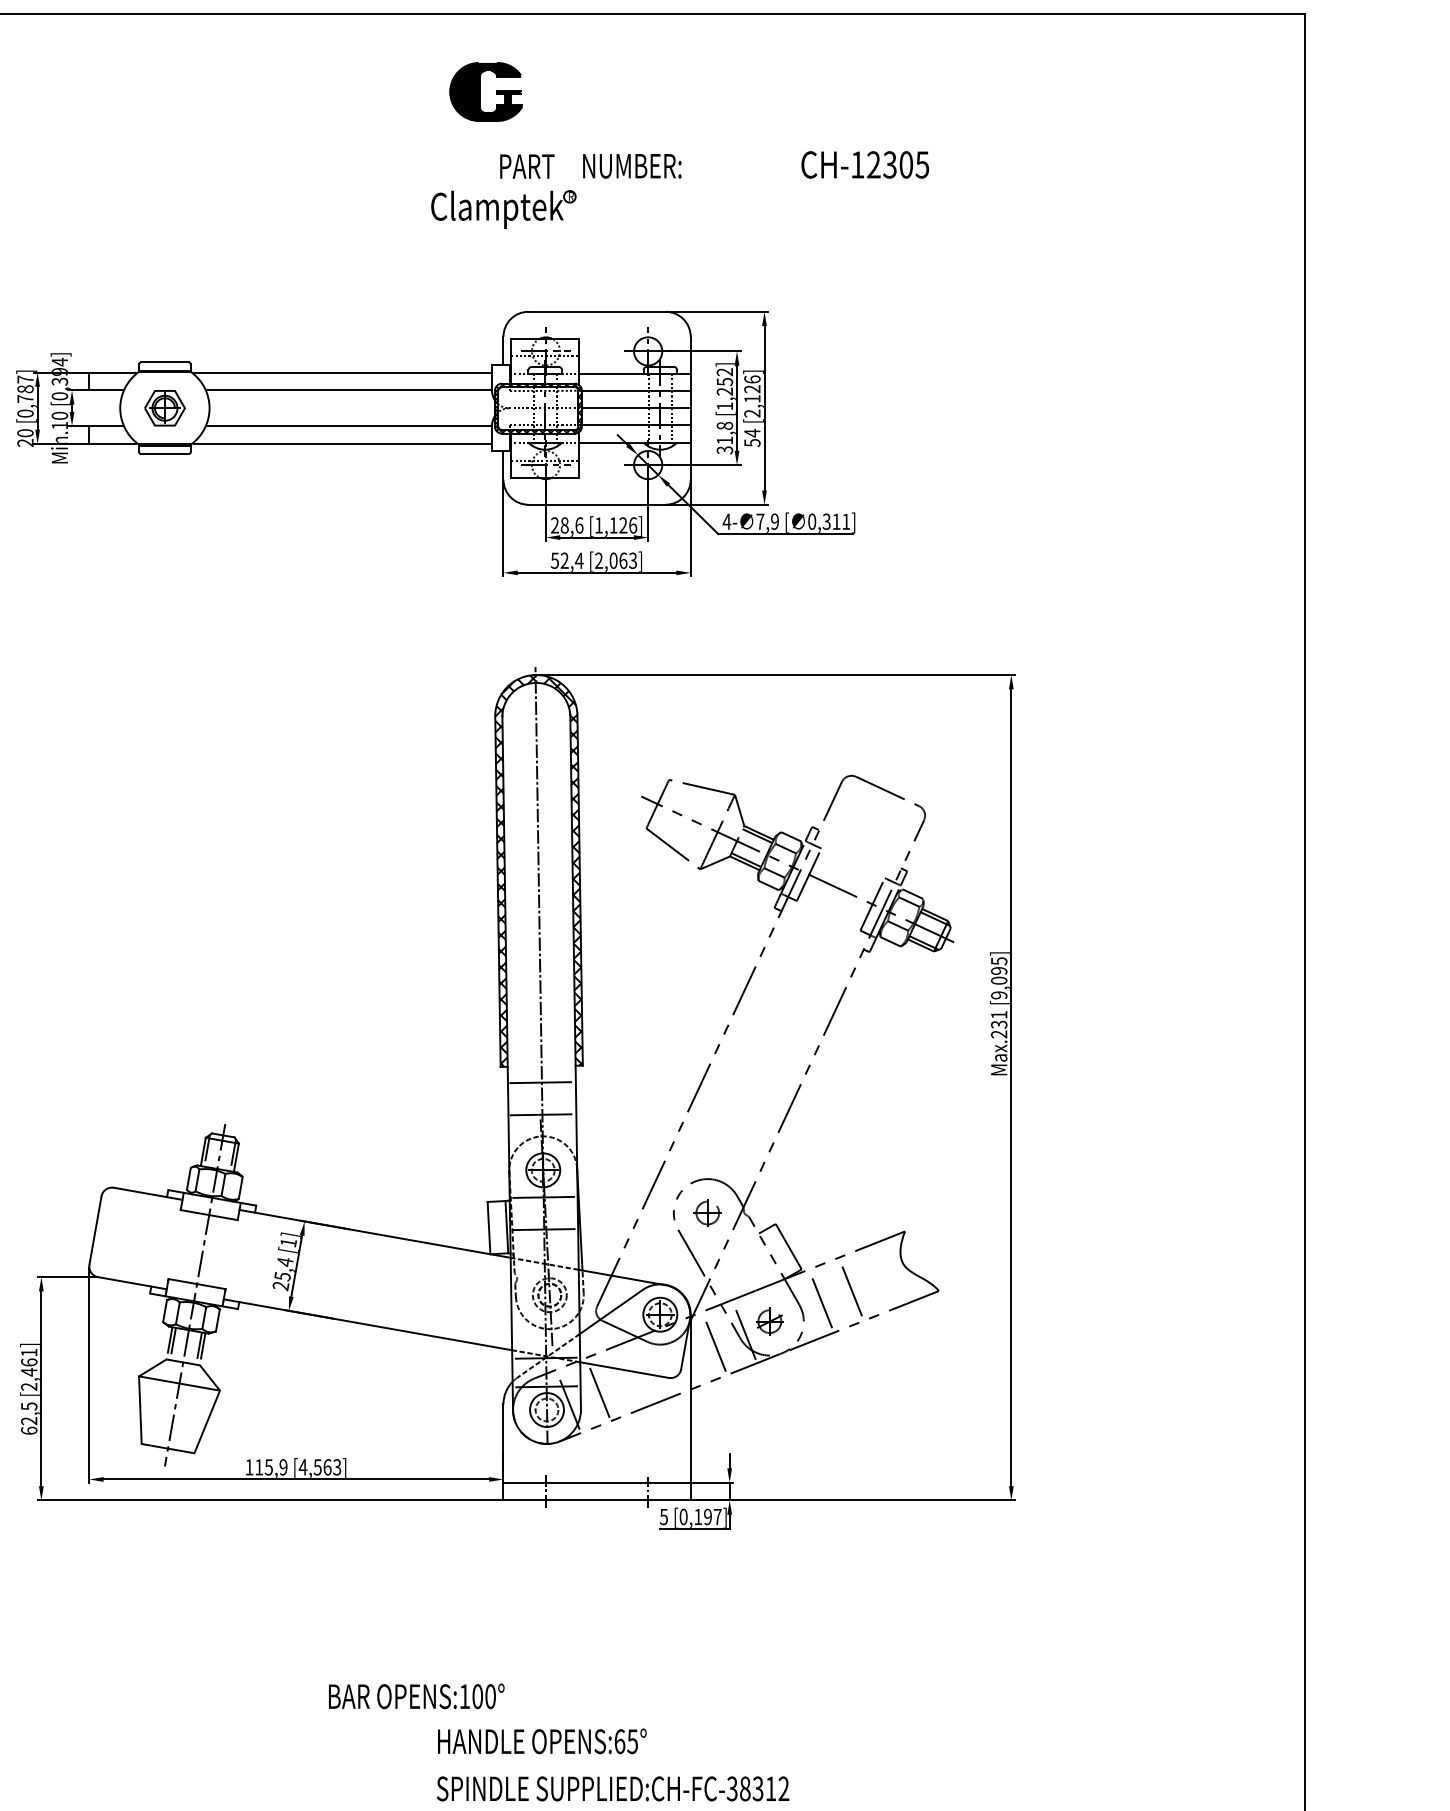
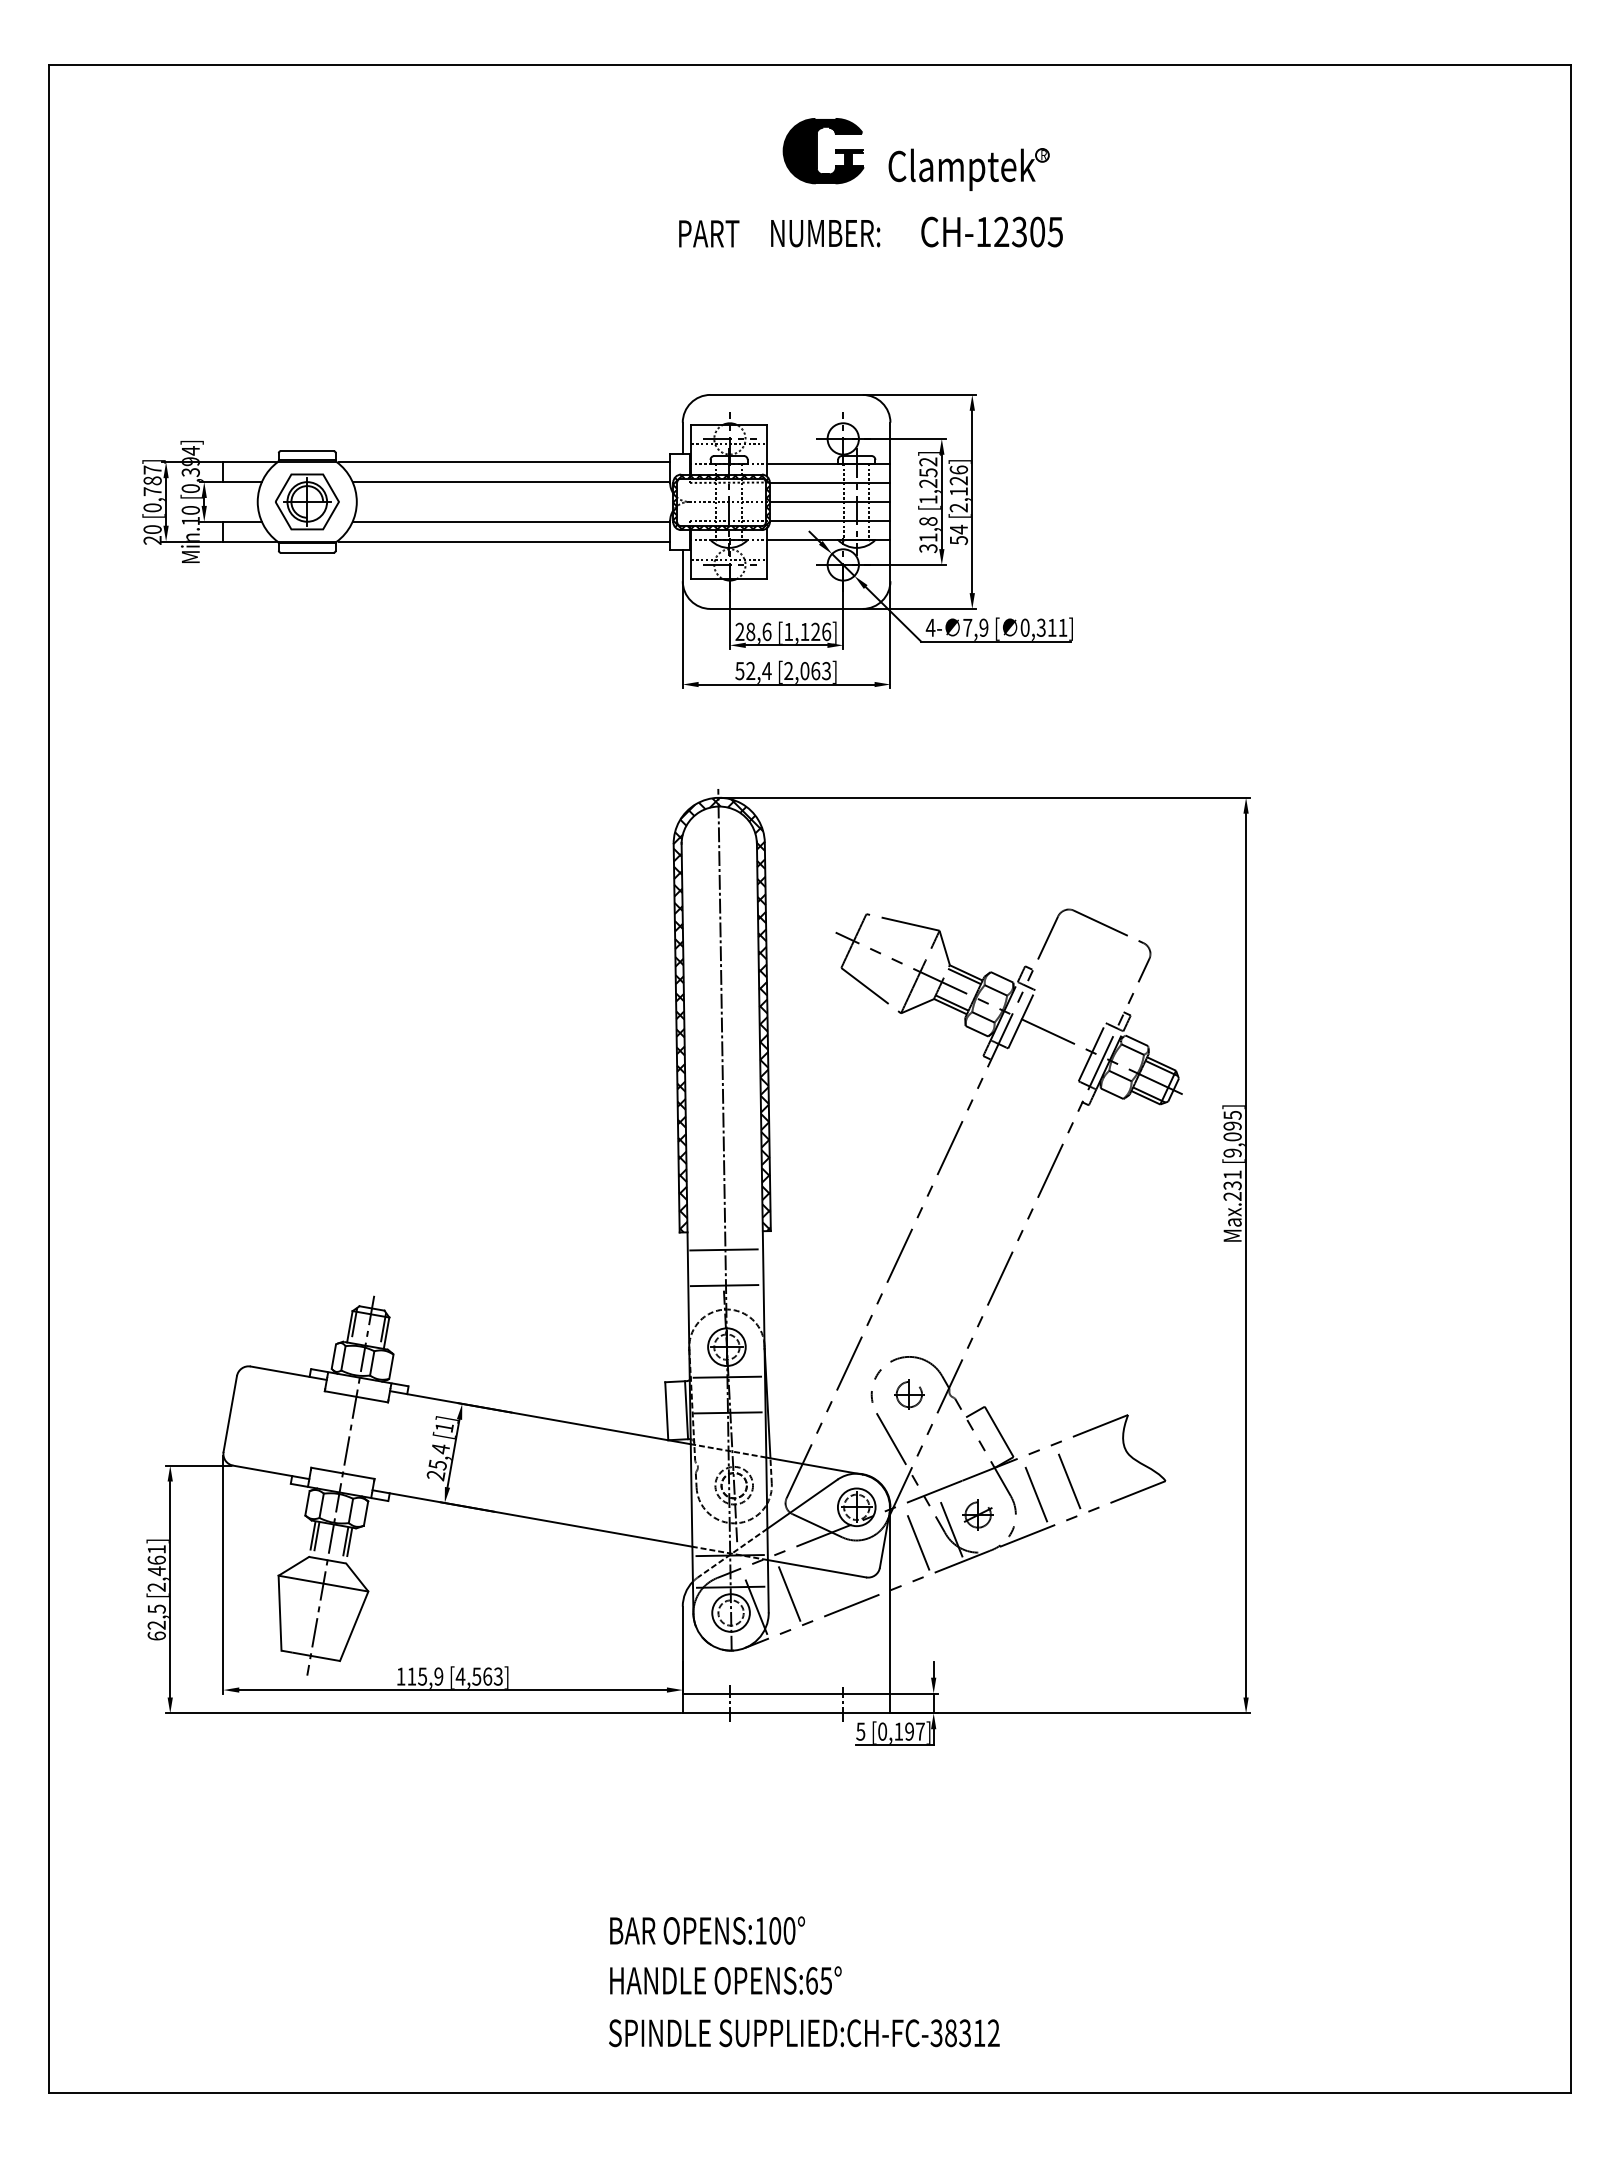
part: (486, 92) -> (823, 151), moved
text: (864, 164) -> (991, 231), moved
part: (503, 209) -> (968, 169), moved
part: (165, 407) -> (307, 501), size x1.43
text: (416, 1696) -> (707, 1930), moved

